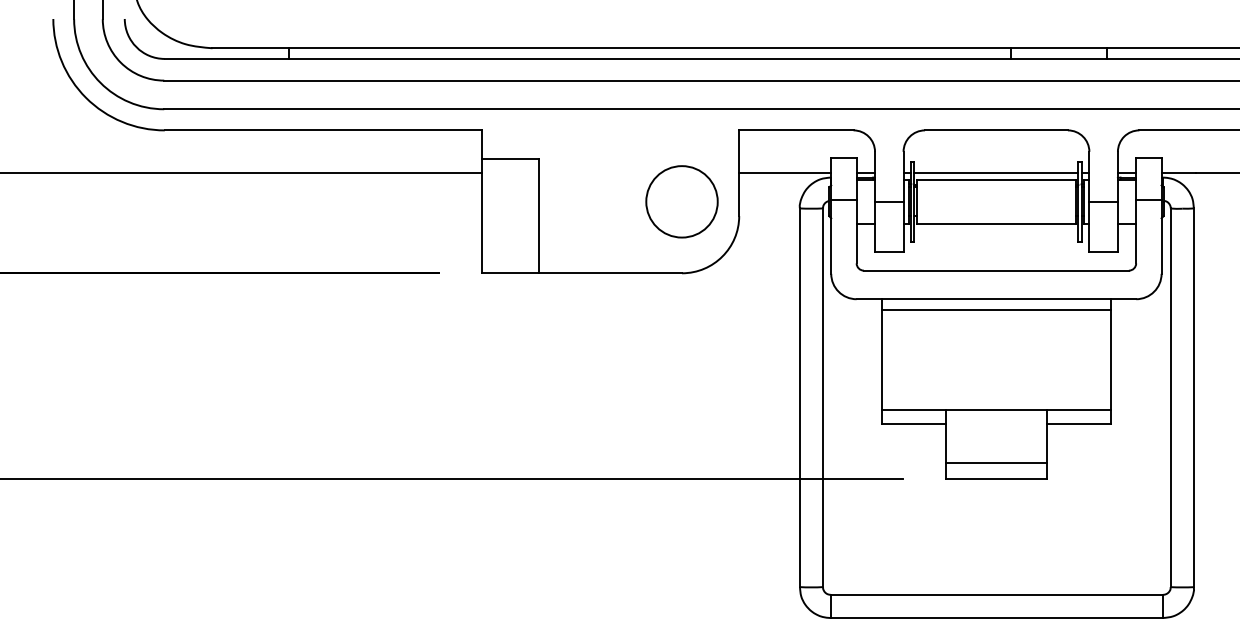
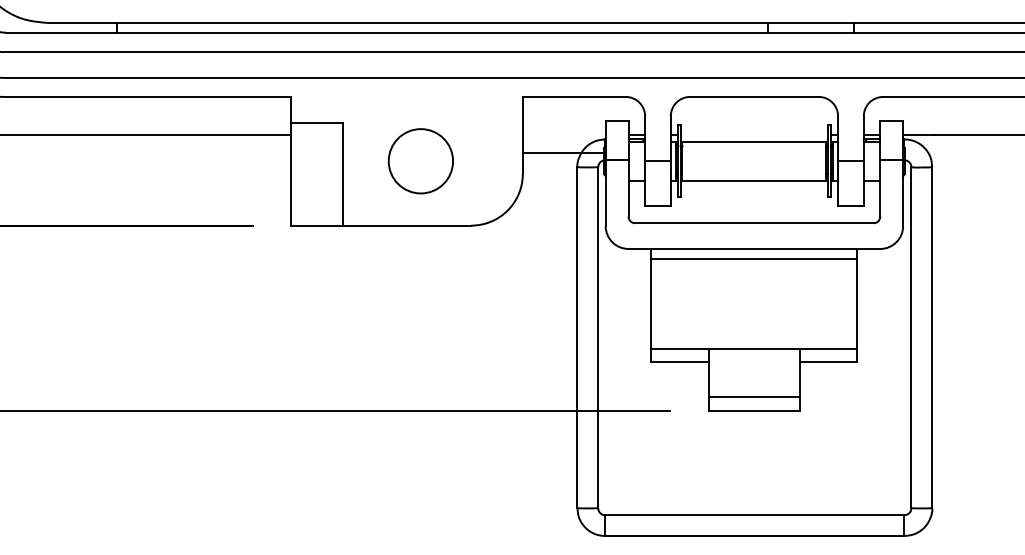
line: (785, 173) -> (564, 153), moved
line: (996, 173) -> (754, 135), removed
circle: (681, 201) -> (420, 160), moved

